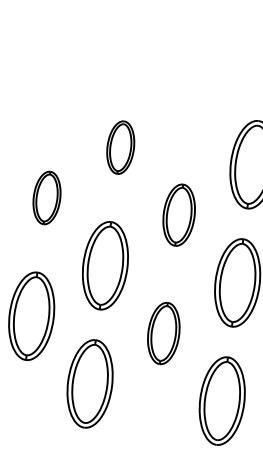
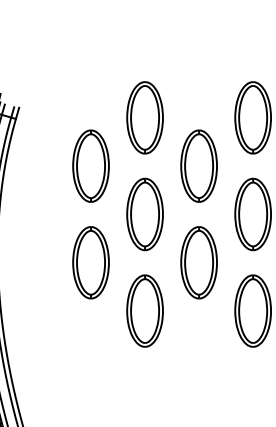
part: (120, 147) -> (144, 117), size x1.67
part: (46, 197) -> (90, 165), size x1.67
part: (178, 214) -> (198, 165), size x1.43
part: (163, 332) -> (198, 262), size x1.43

